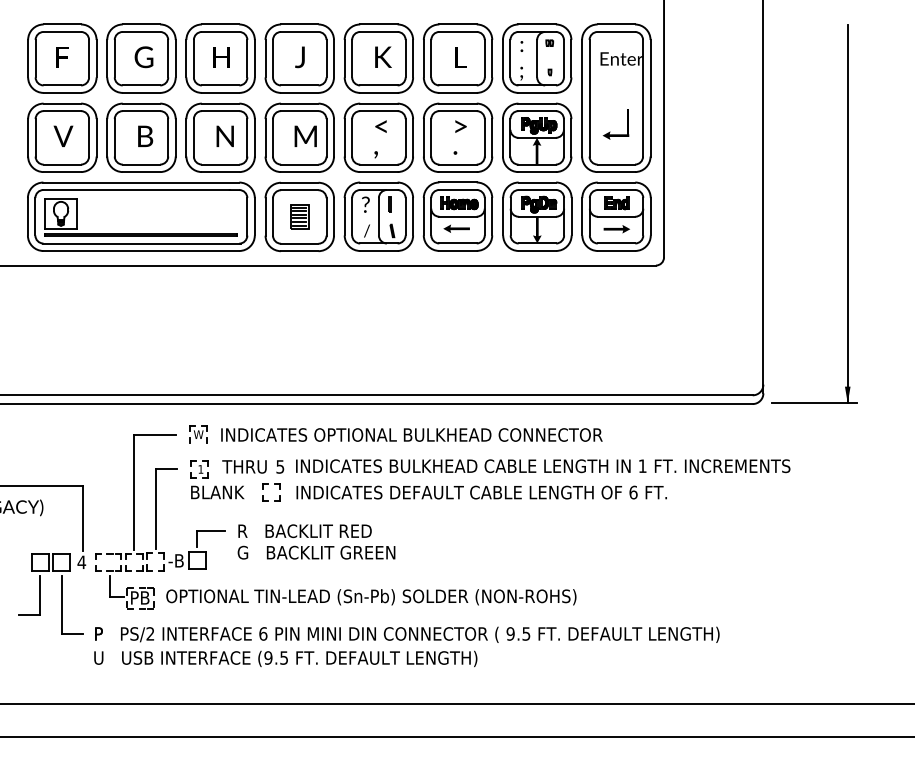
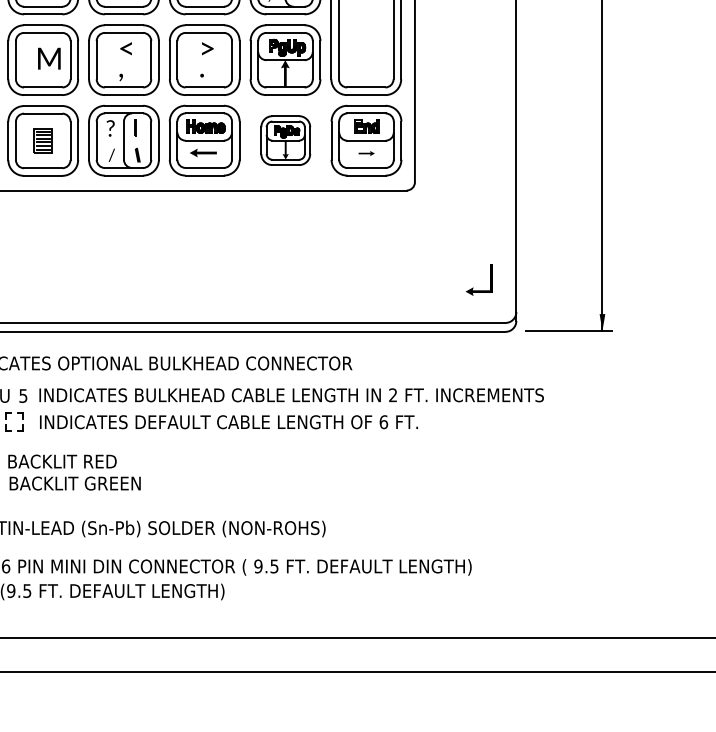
part: (610, 131) -> (473, 287), moved
part: (537, 216) -> (285, 140), size x0.7
part: (616, 229) -> (366, 153), size x0.6
text: (642, 465) -> (392, 394), 1 -> 2

